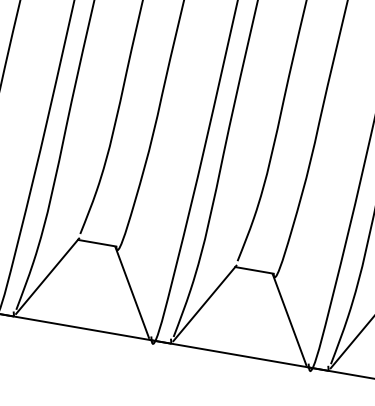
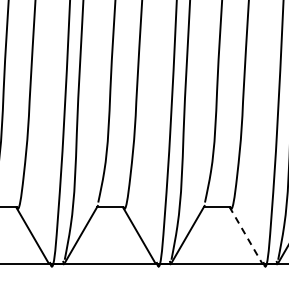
line: (289, 318) -> (245, 234), solid -> dashed

